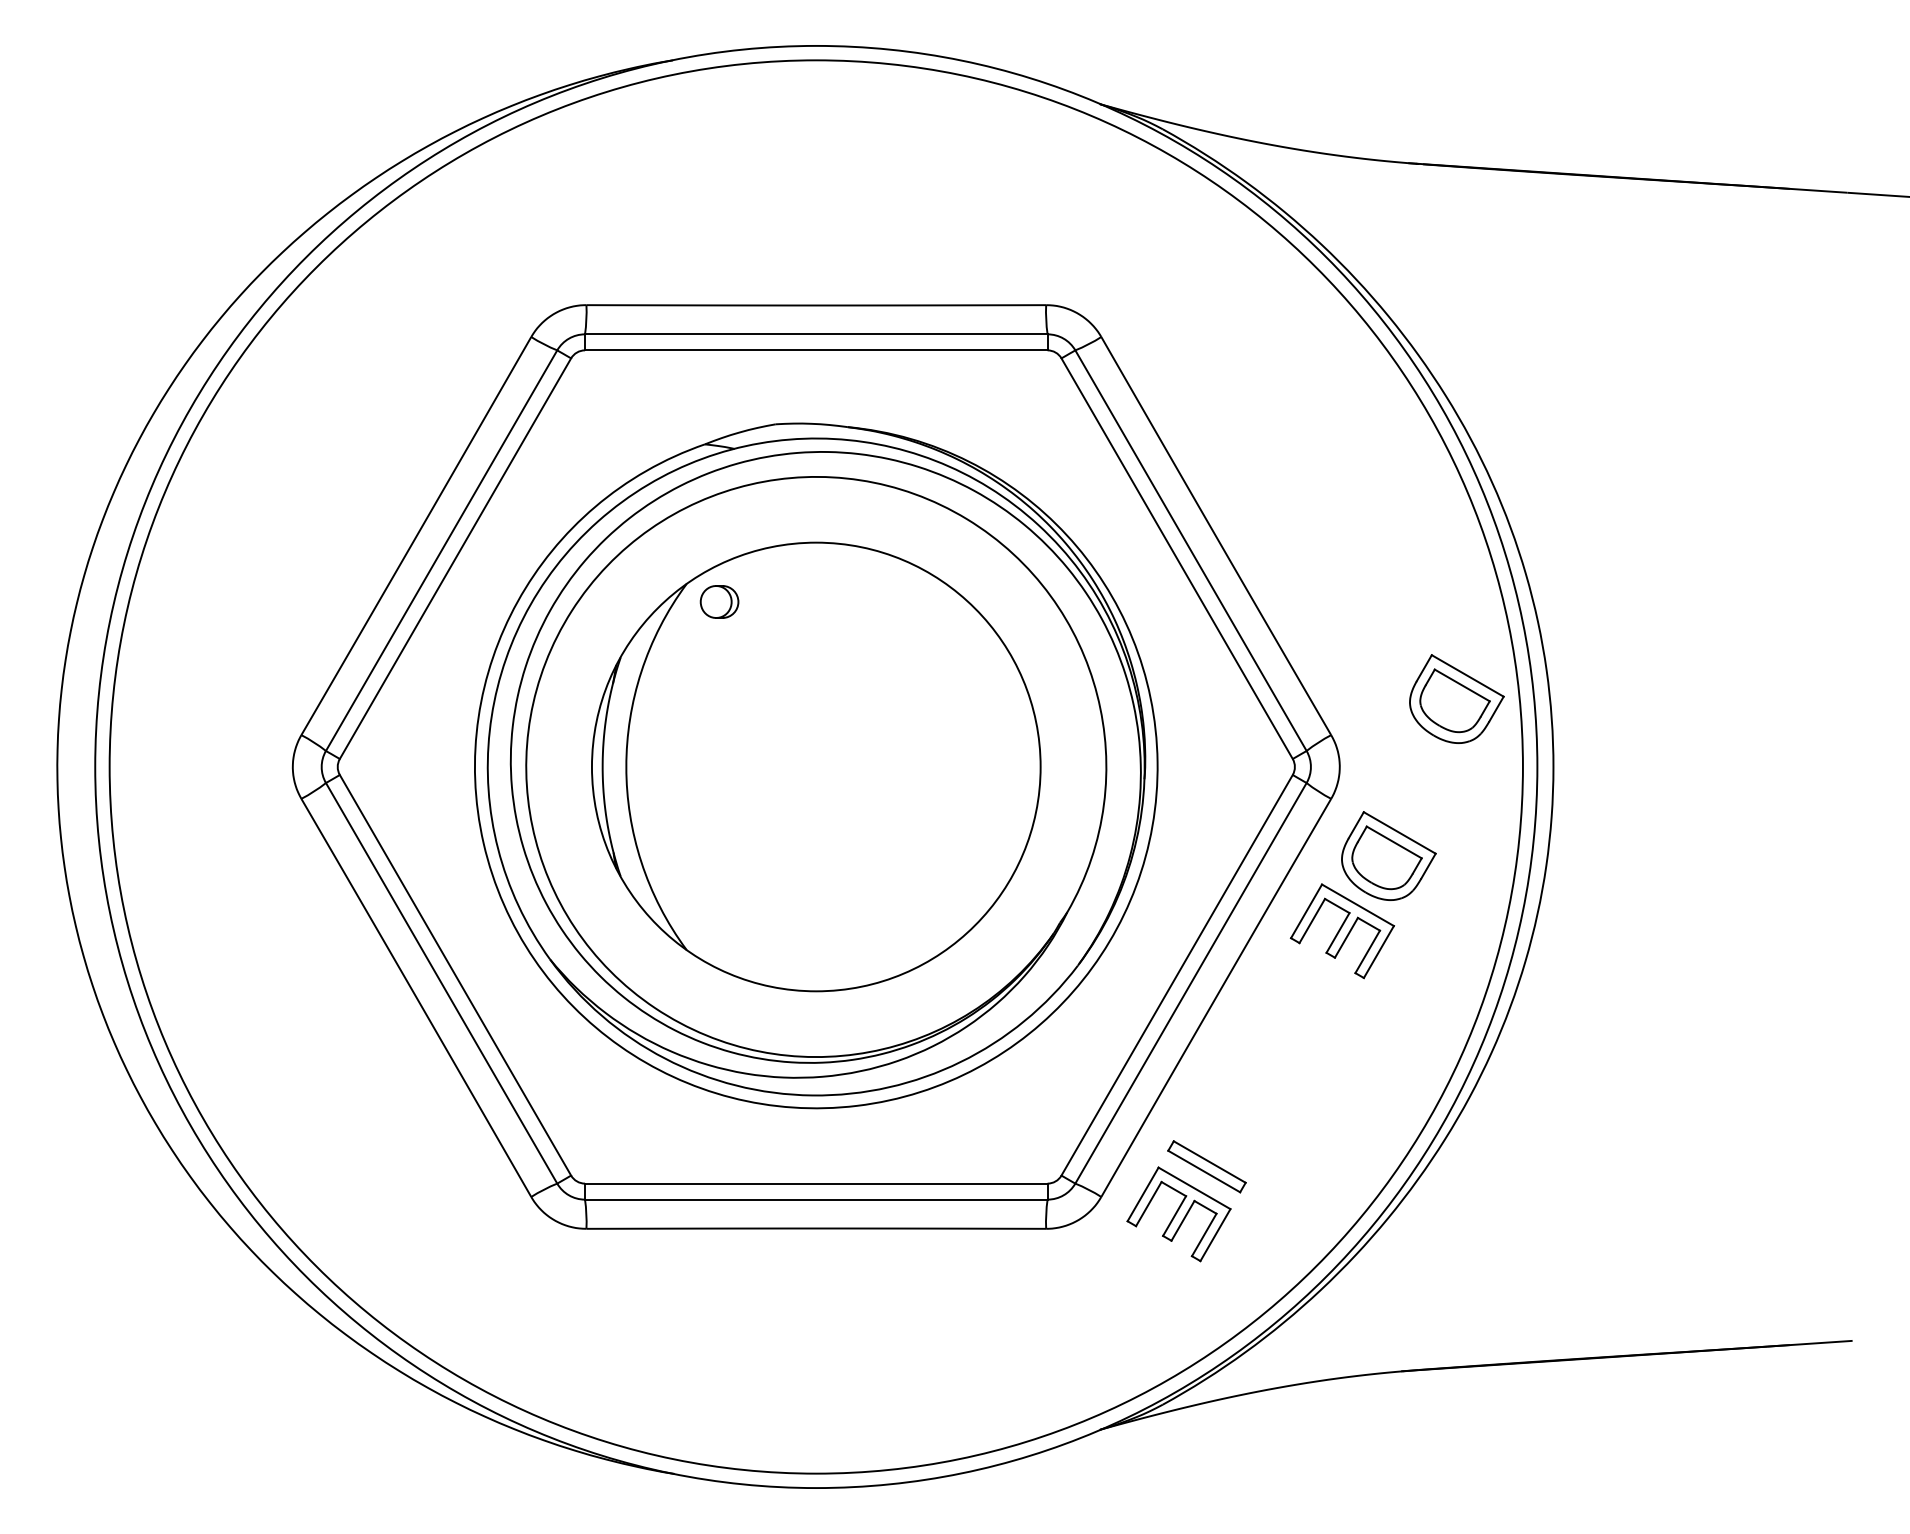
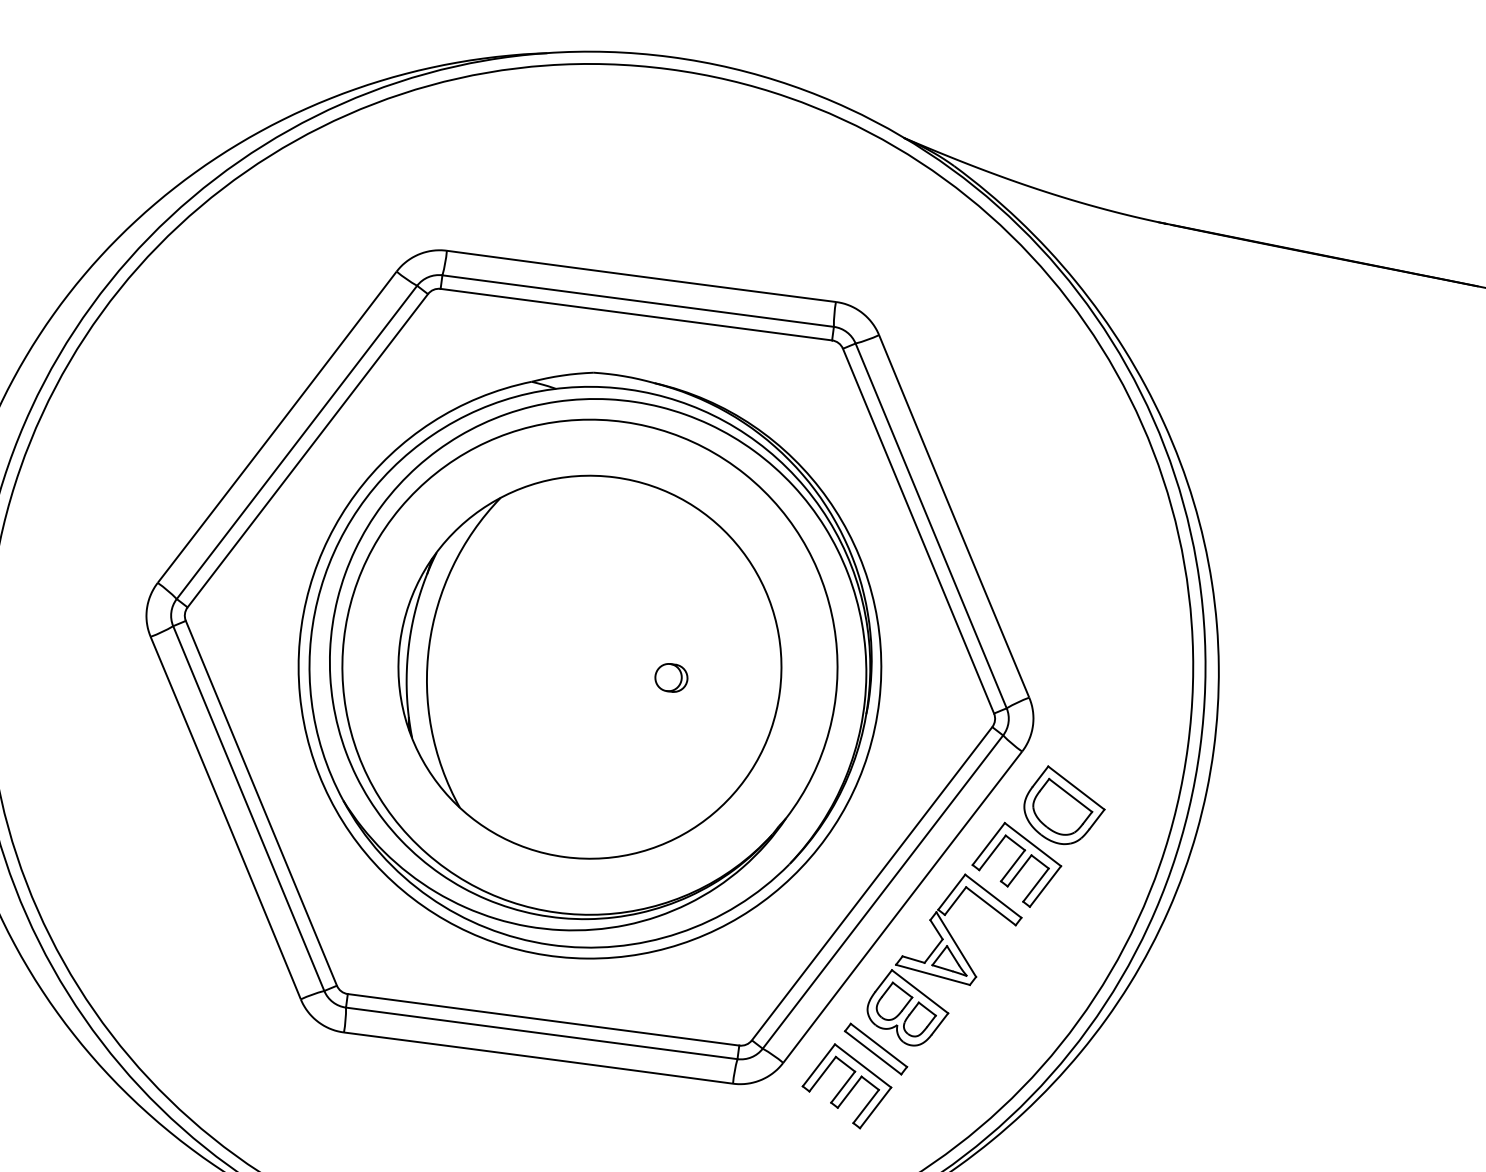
part: (719, 601) -> (671, 677), moved
part: (1456, 698) -> (1139, 680), removed
part: (1273, 1053) -> (944, 960), added

